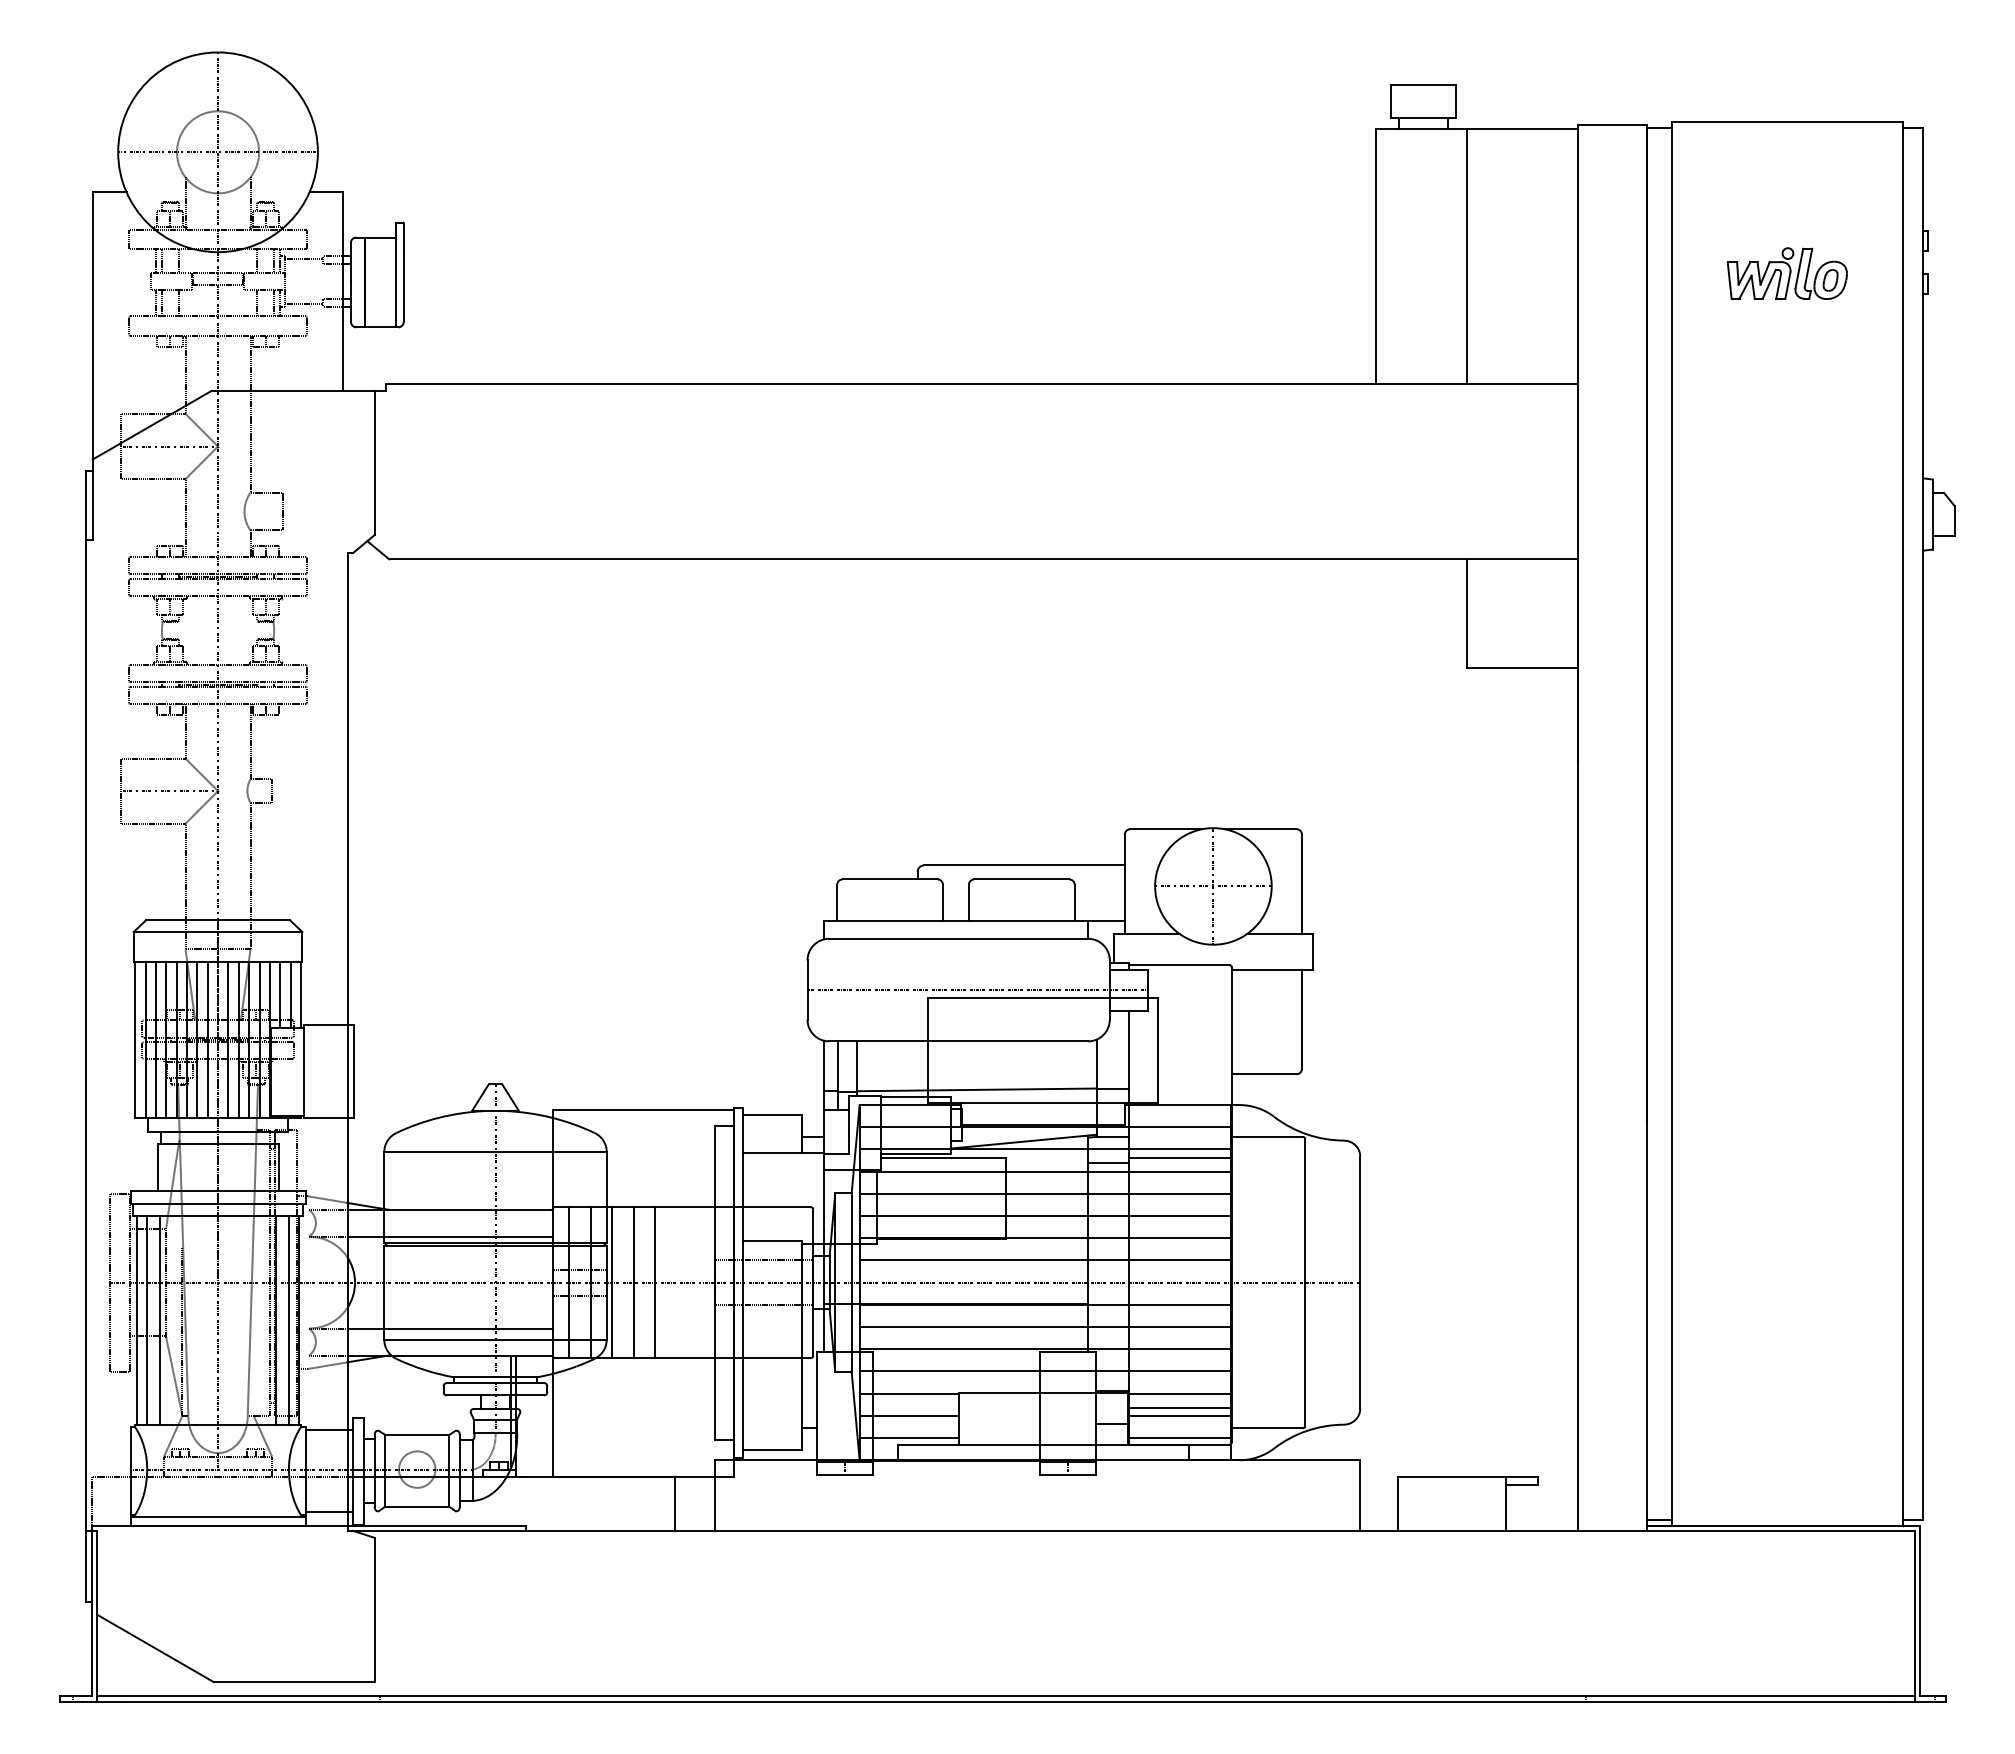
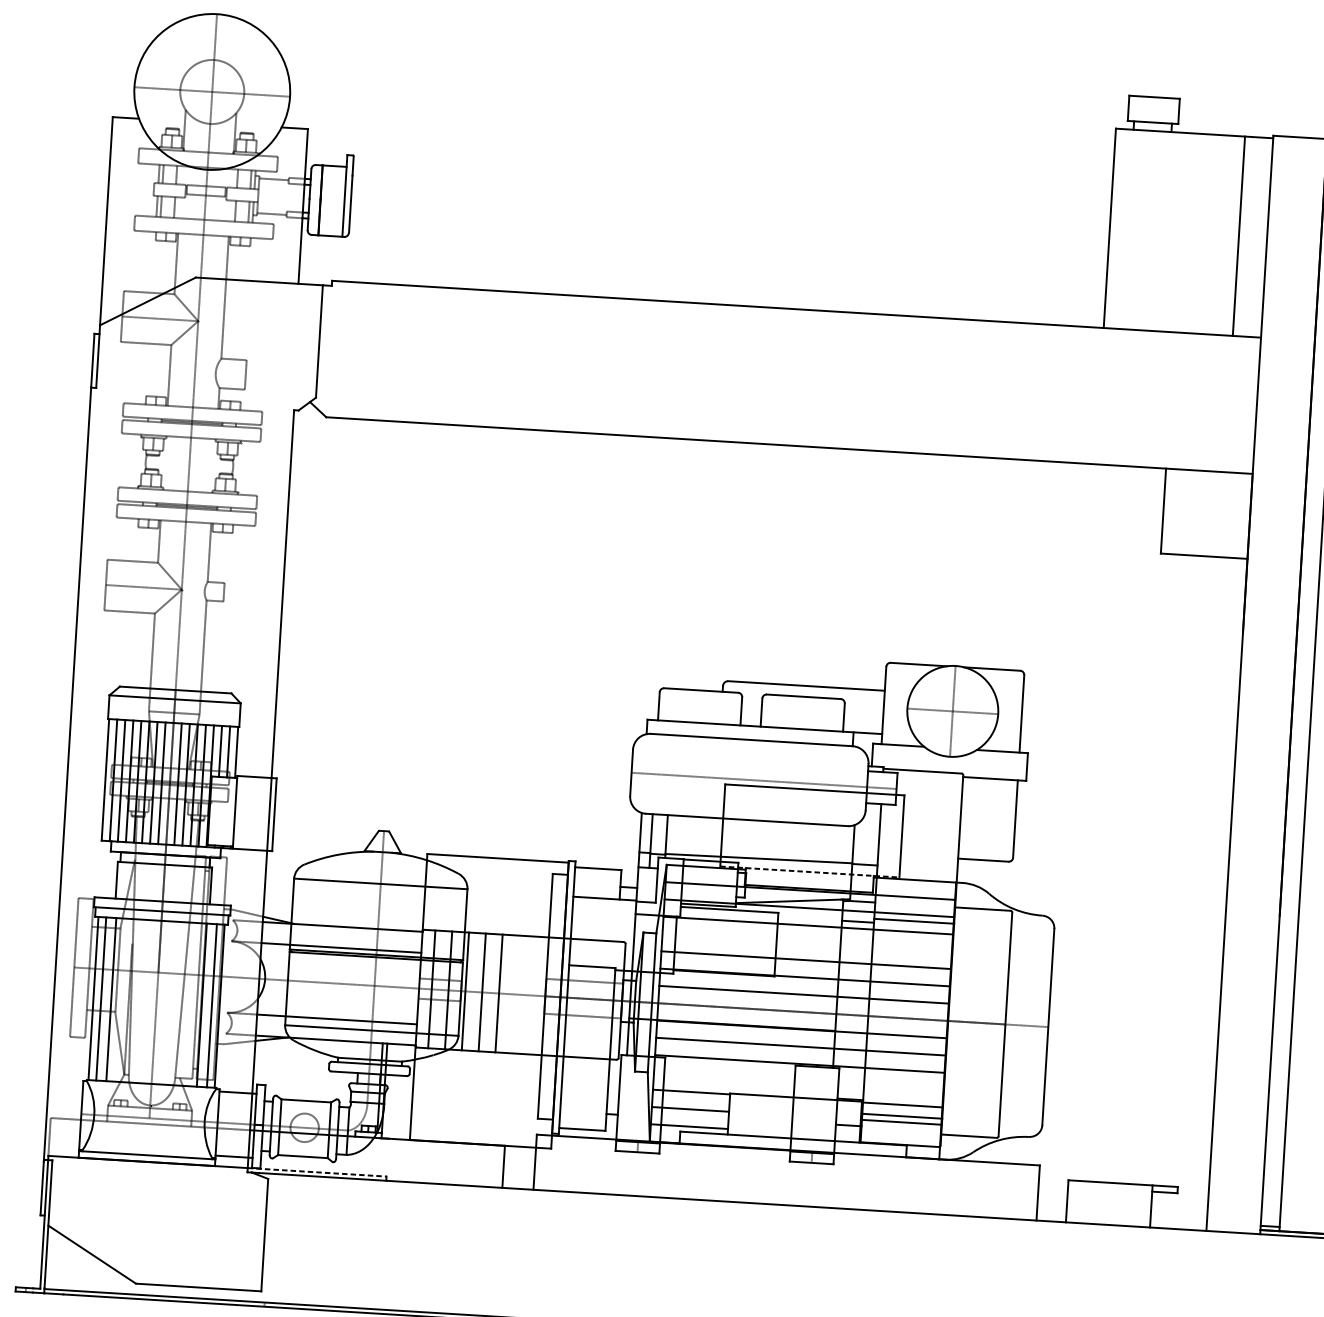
line: (1467, 256) -> (1239, 236), moved
line: (1043, 1103) -> (810, 872), solid -> dashed
line: (1045, 1193) -> (807, 942), removed
line: (1045, 1371) -> (798, 1081), removed
line: (1179, 1437) -> (900, 1139), removed
line: (437, 1525) -> (317, 1172), solid -> dashed

